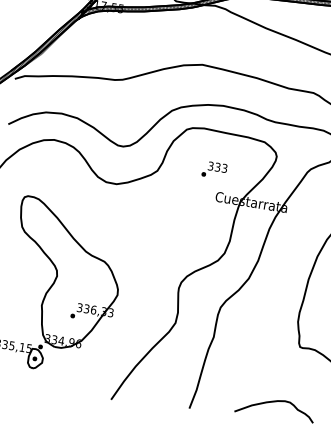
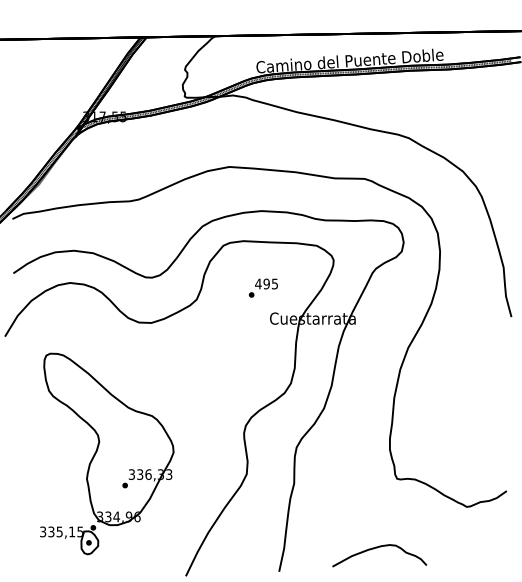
text: (217, 166) -> (266, 283), 333 -> 495

